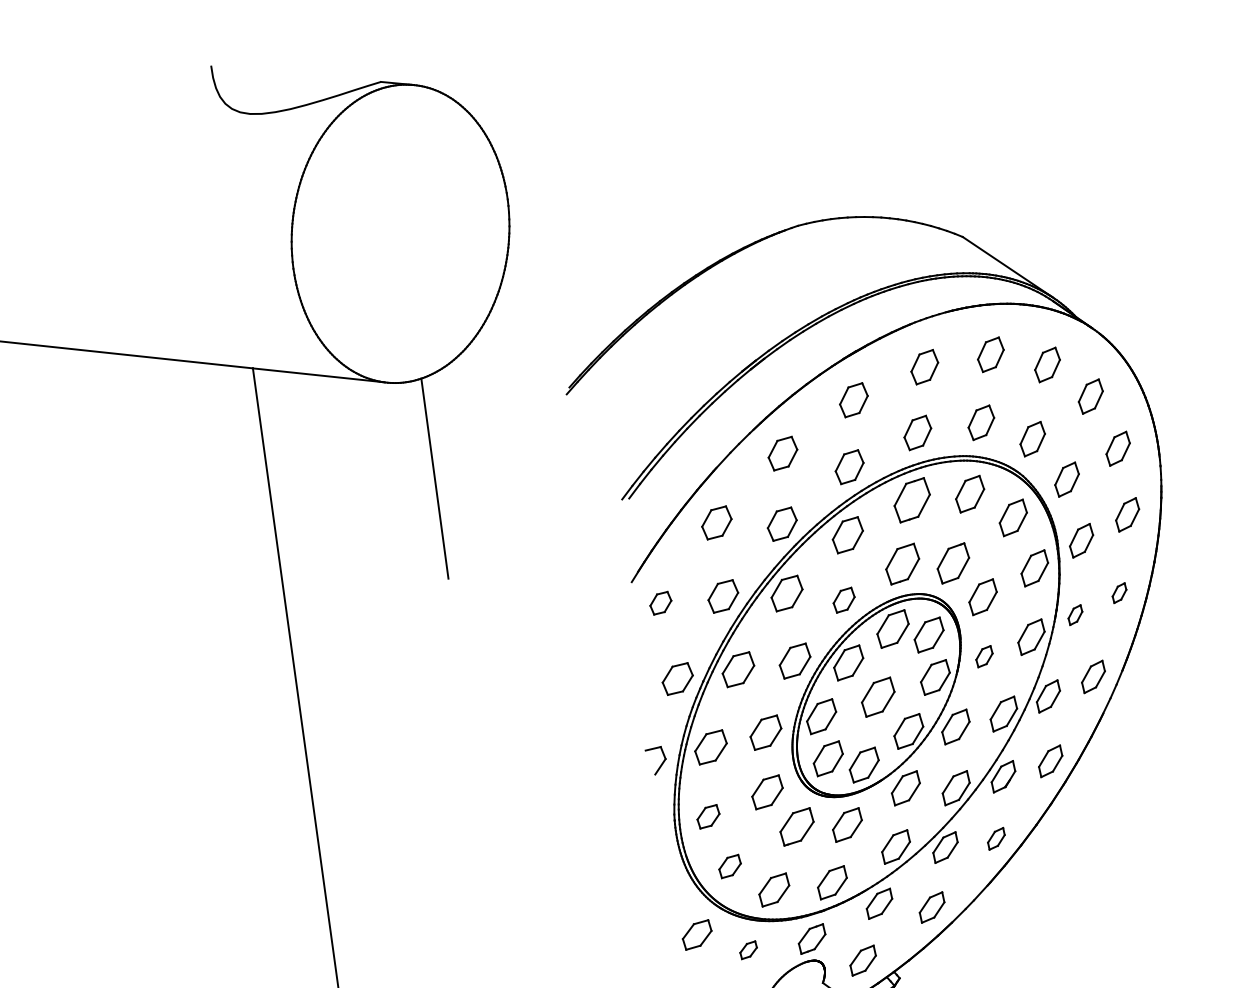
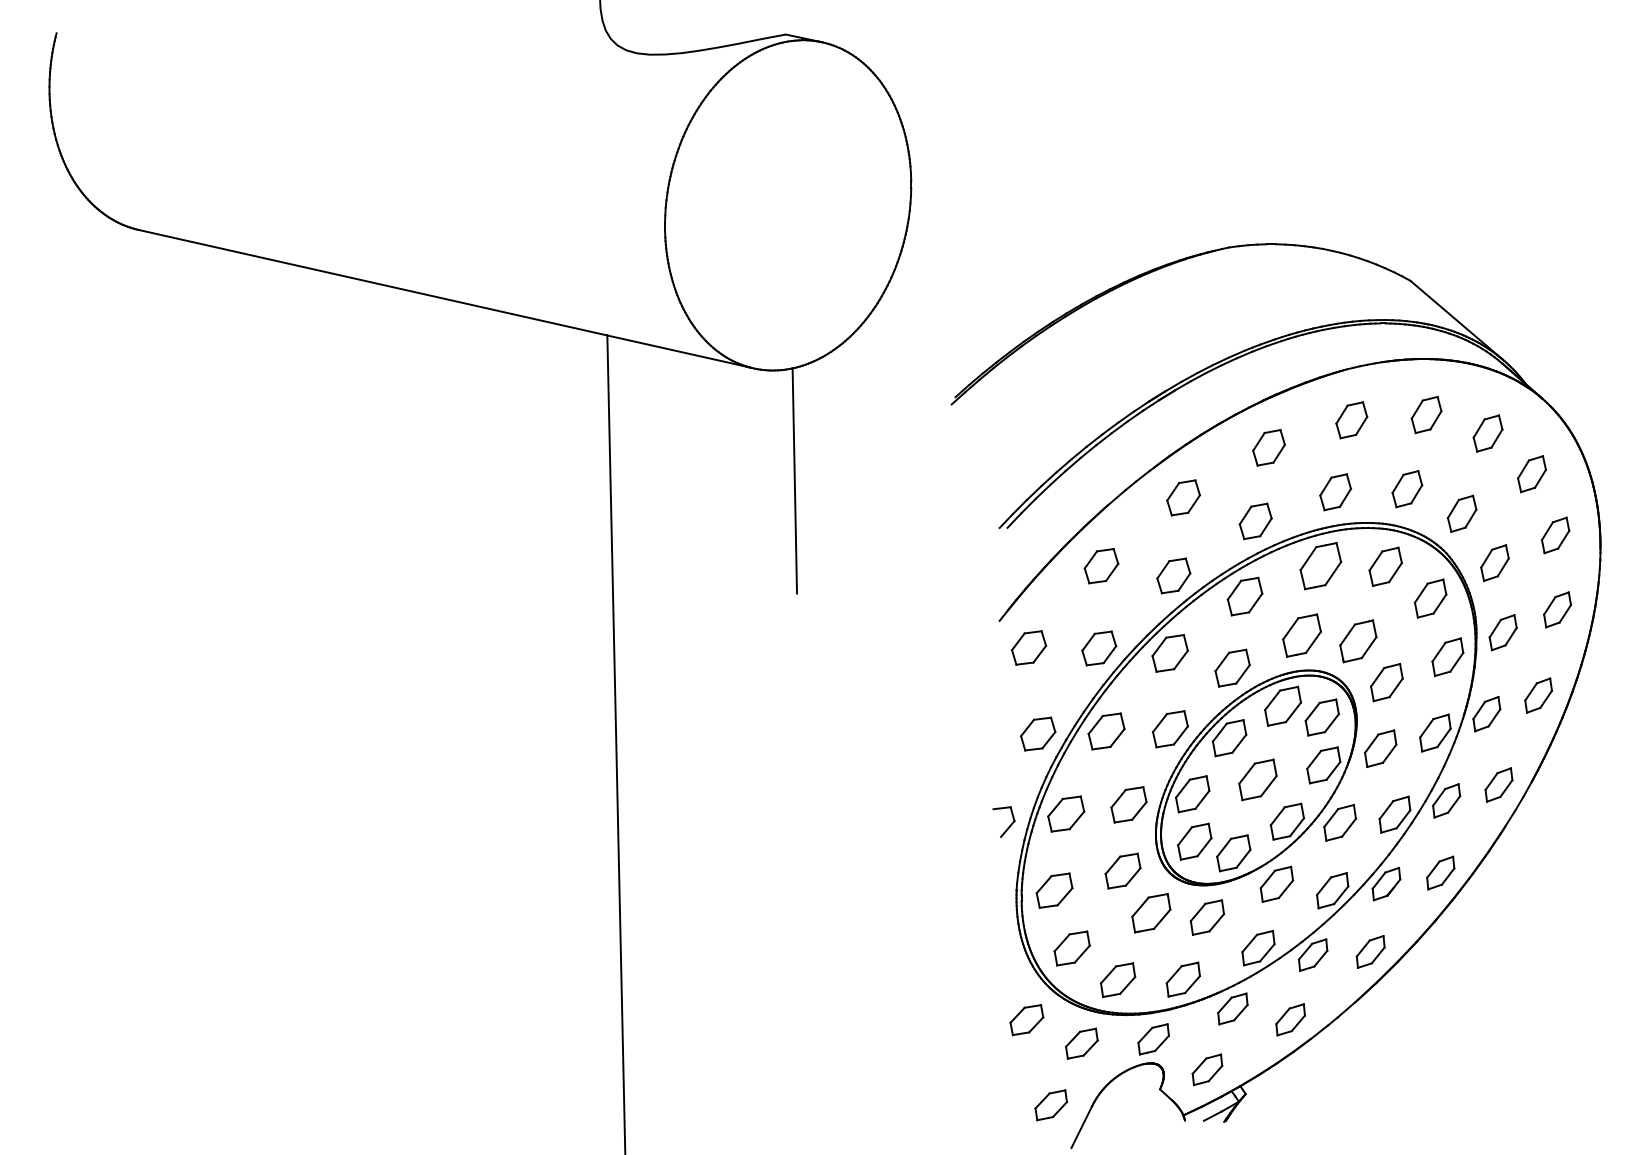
part: (1119, 593) -> (1538, 695), size x1.67
part: (844, 599) -> (1232, 667), size x1.43
part: (661, 602) -> (1029, 647), size x1.43
part: (1075, 615) -> (1486, 714), size x1.67
part: (984, 656) -> (1380, 748), size x1.67
part: (708, 816) -> (1054, 890), size x1.43
part: (996, 838) -> (1370, 951), size x1.43
part: (729, 866) -> (1071, 948), size x1.43
part: (748, 950) -> (1081, 1043), size x1.67

